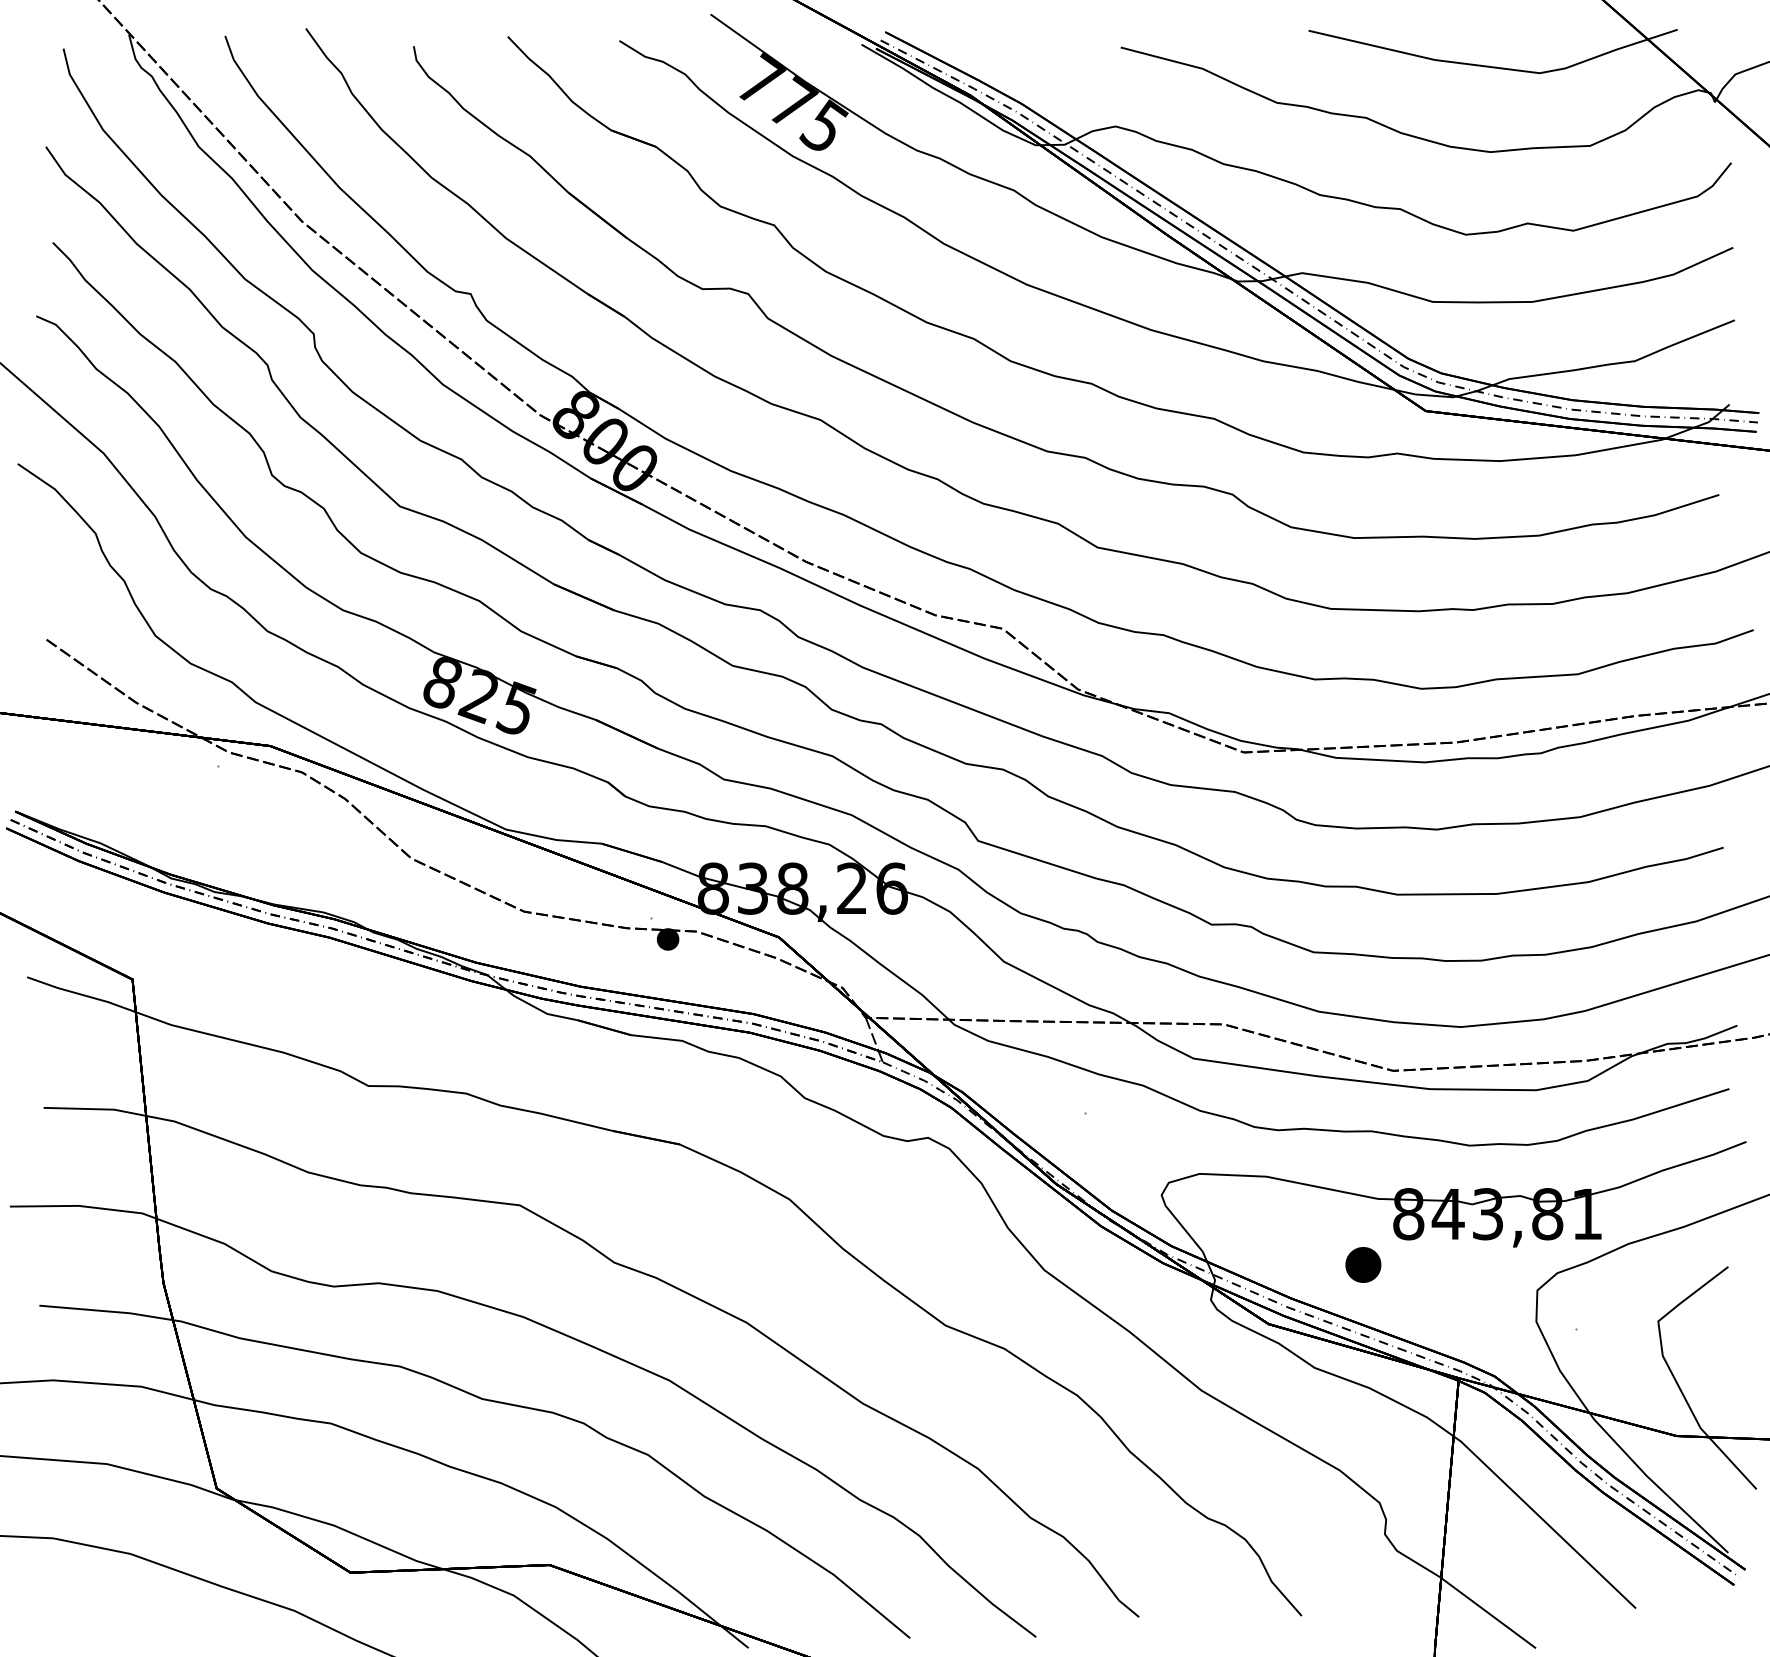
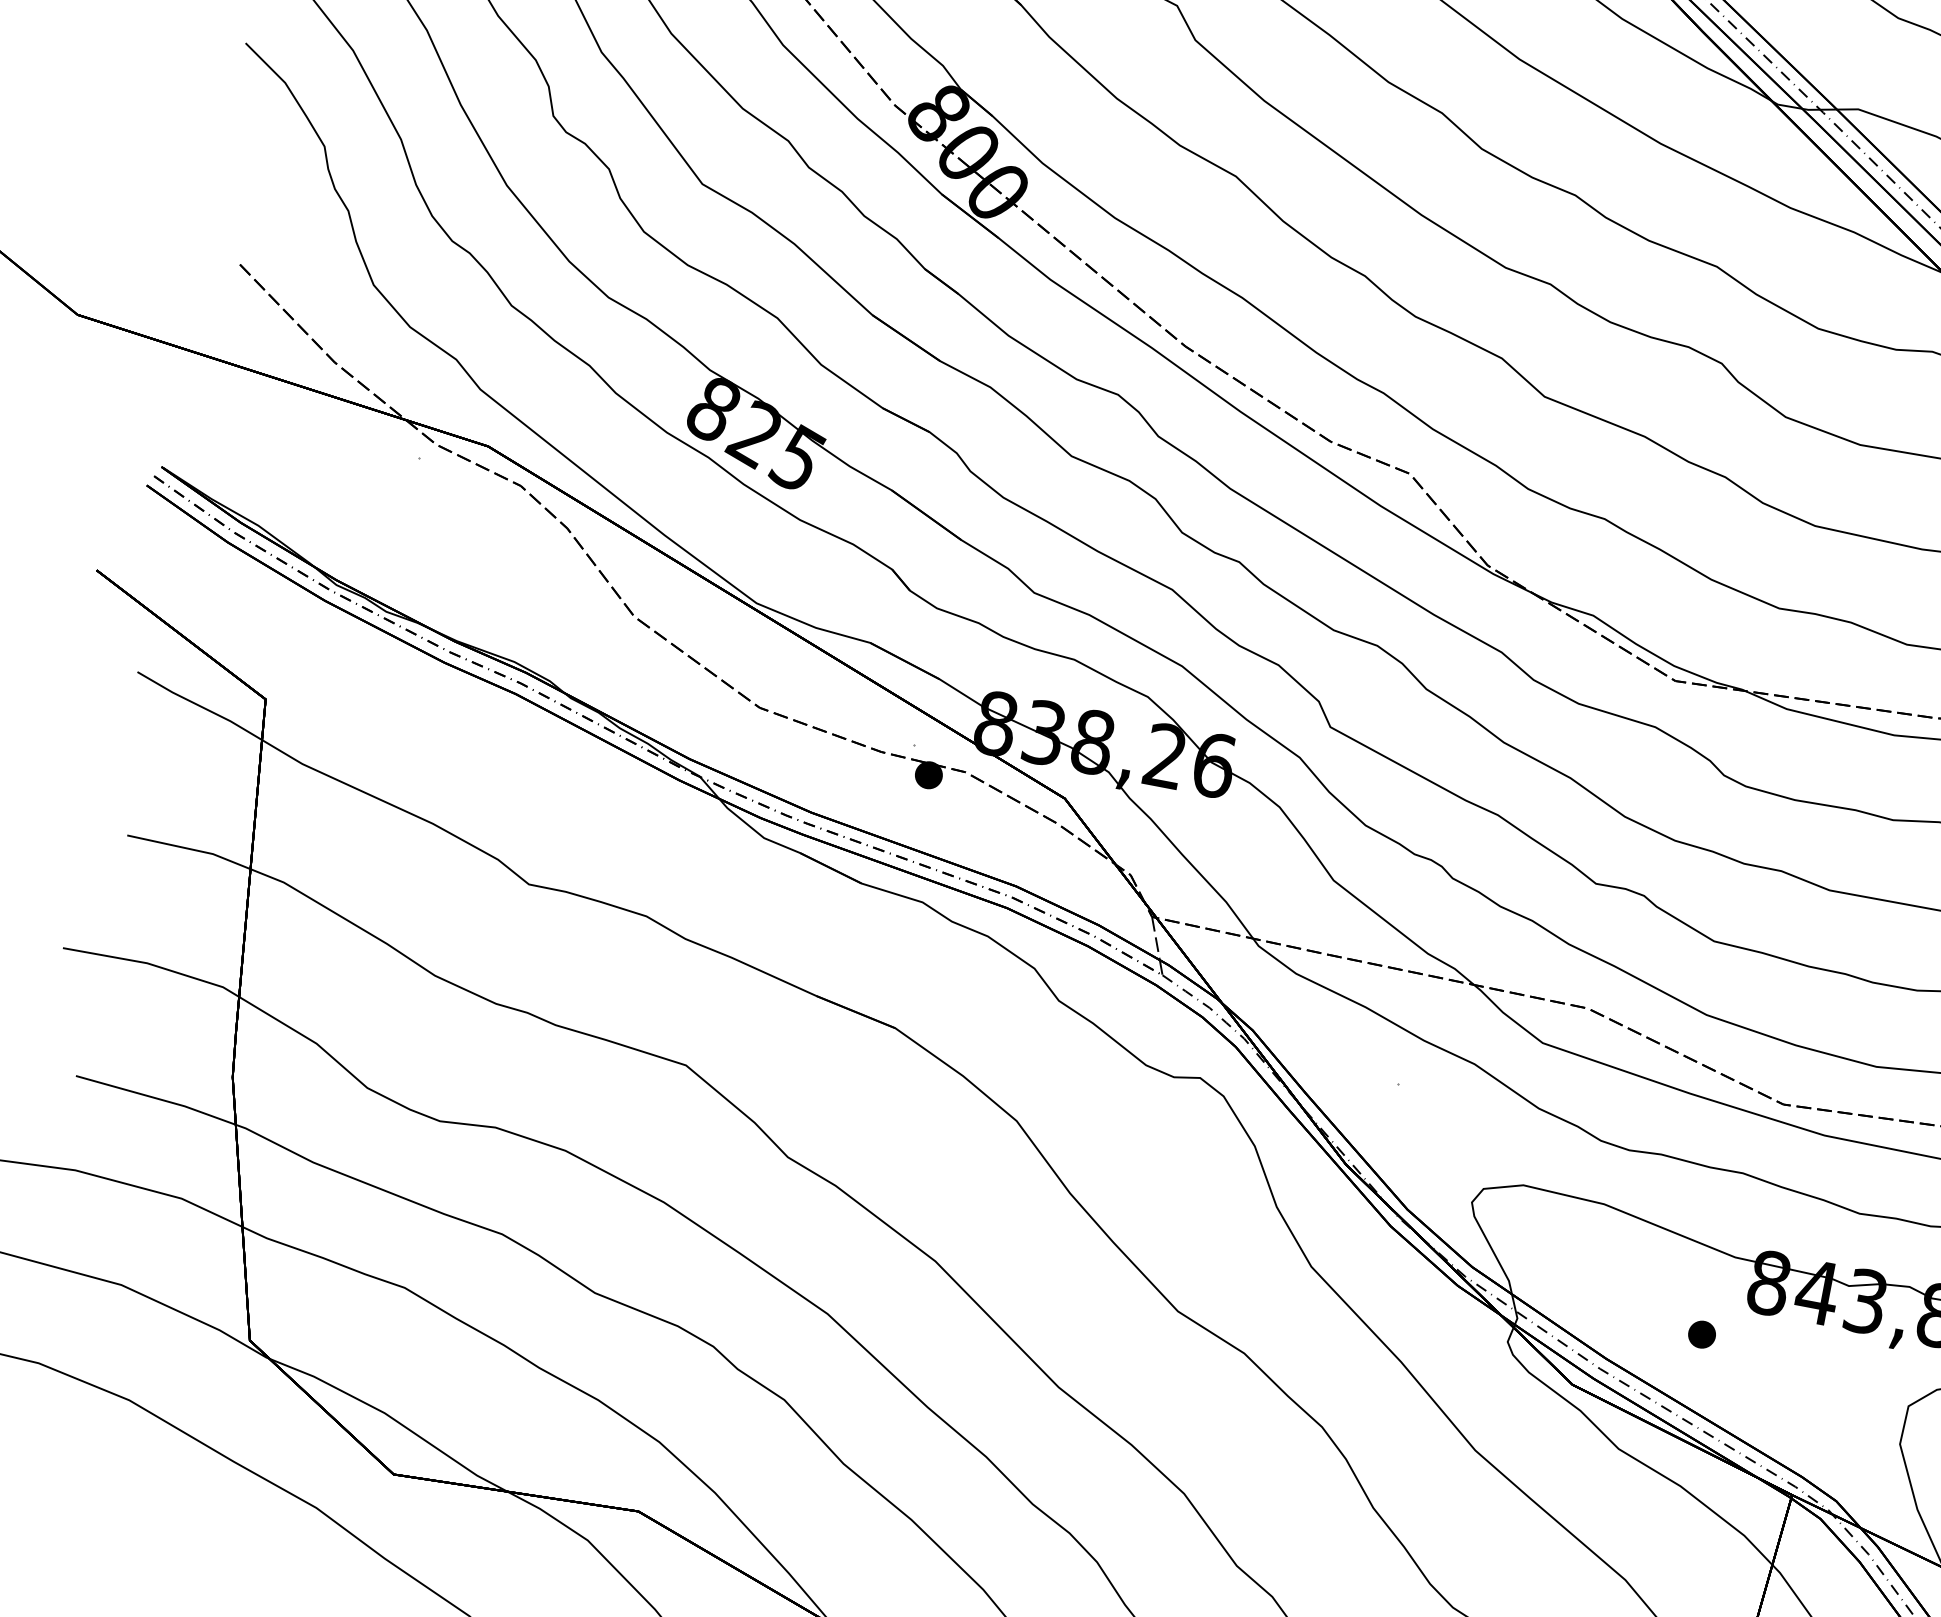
part: (1363, 1264) -> (1702, 1334), size x0.62

